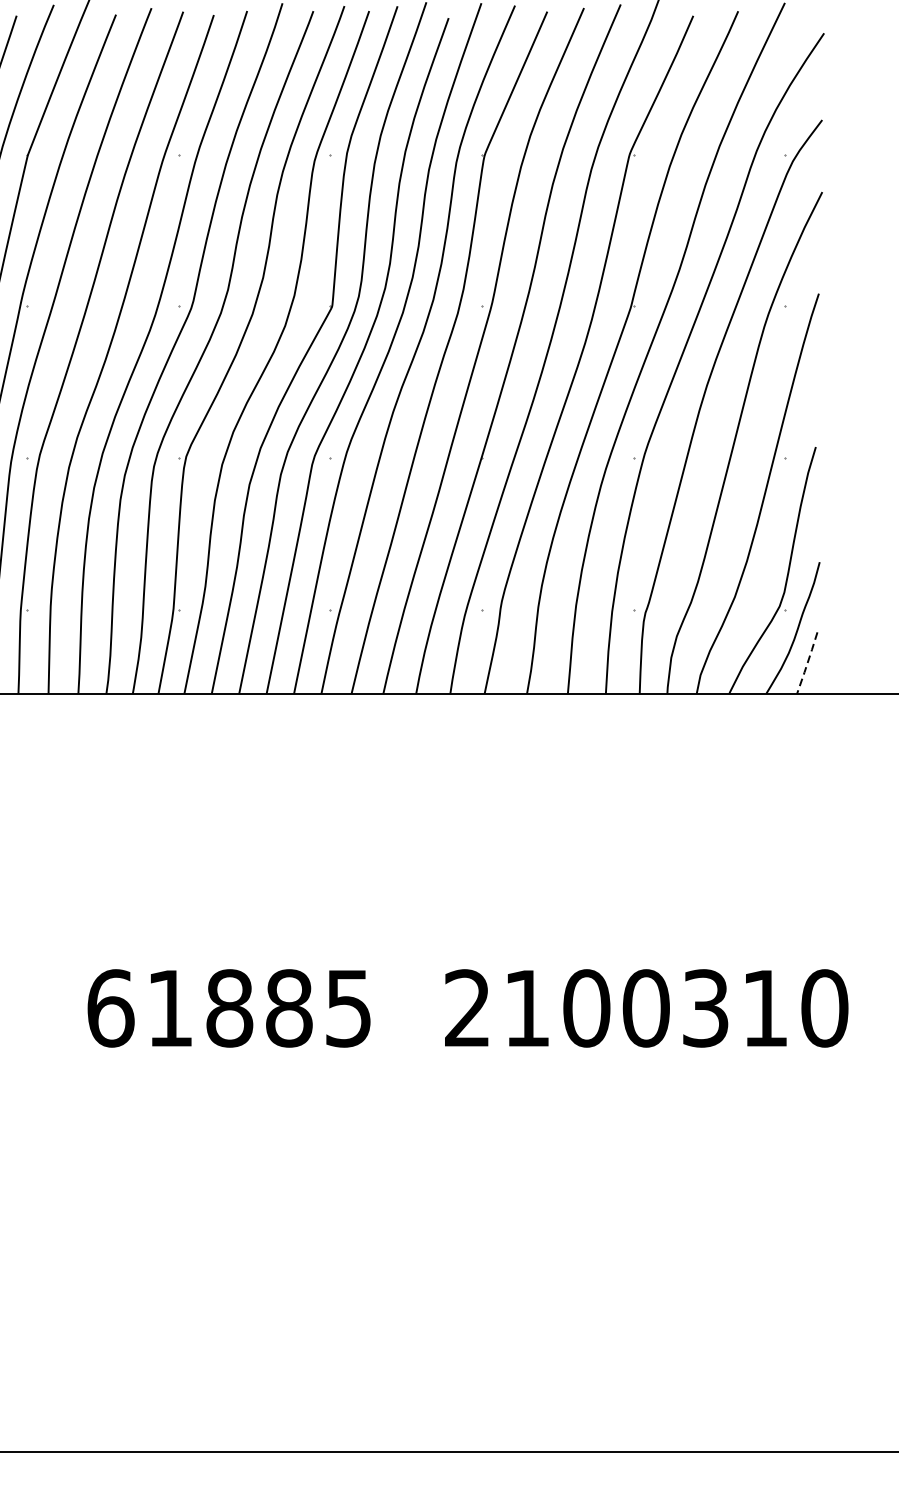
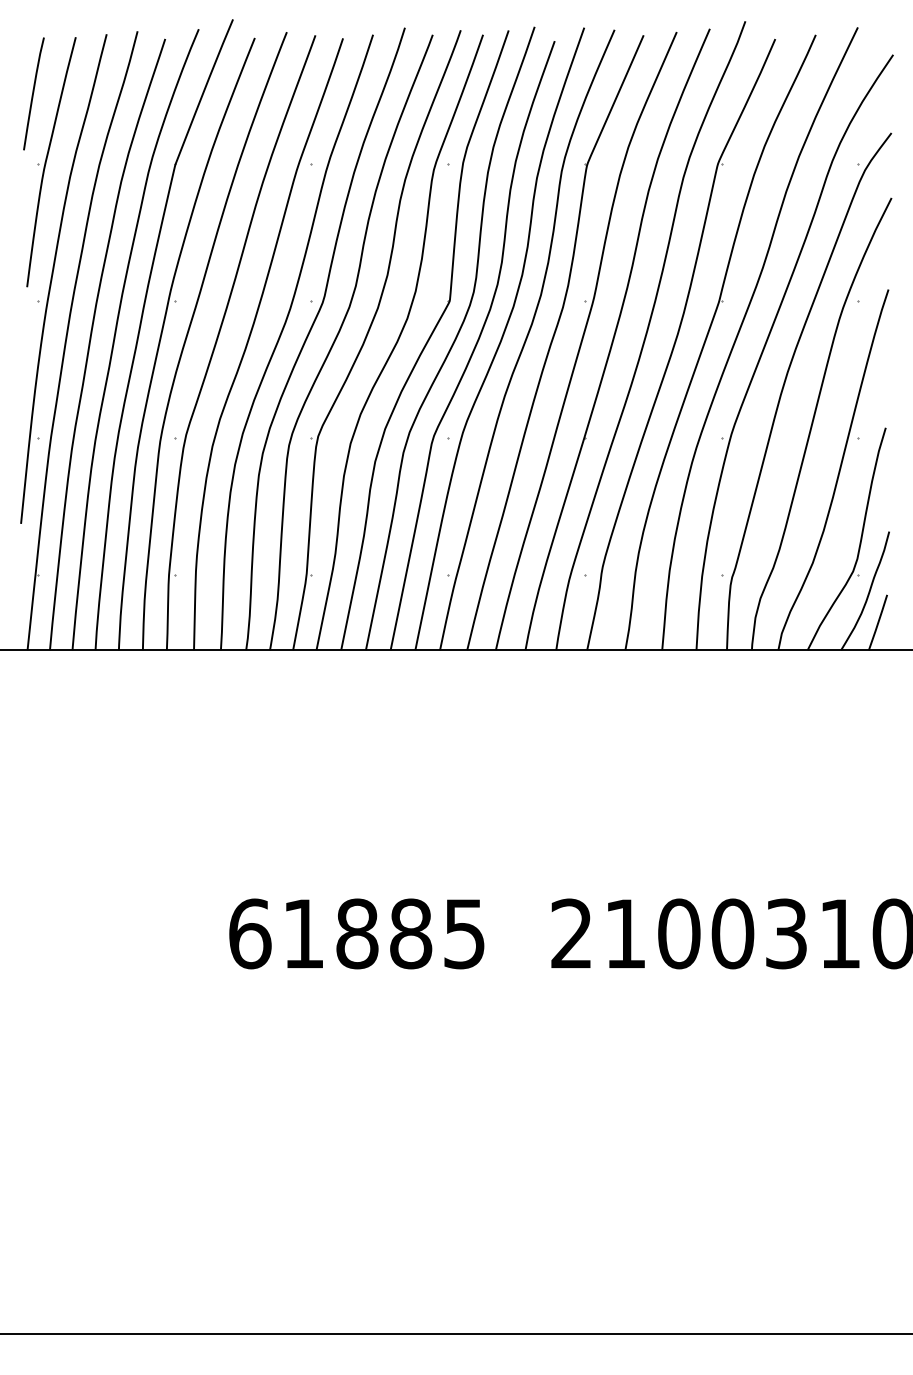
line: (807, 662) -> (878, 622), dashed -> solid

